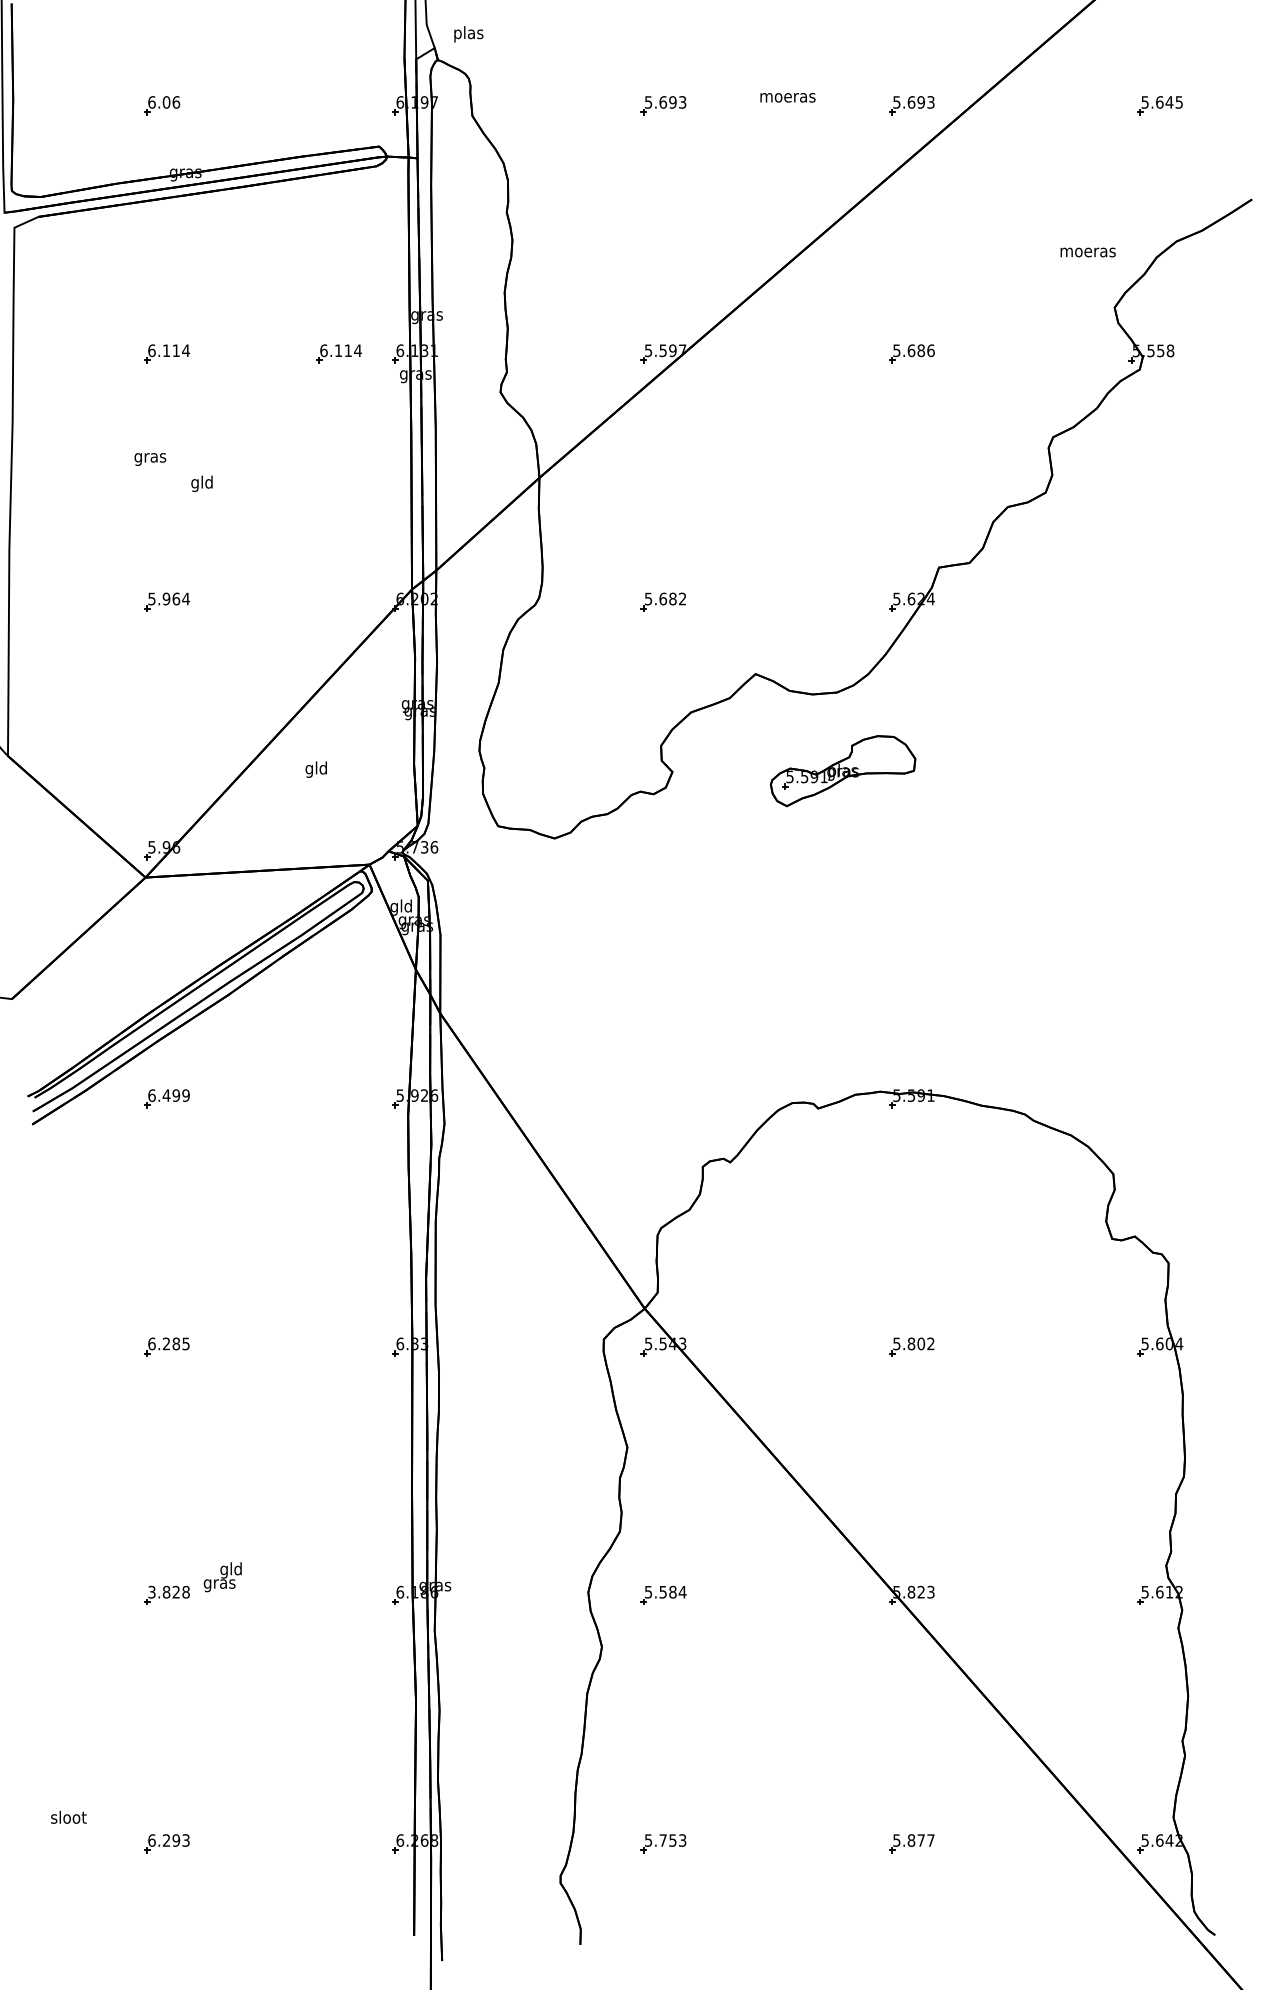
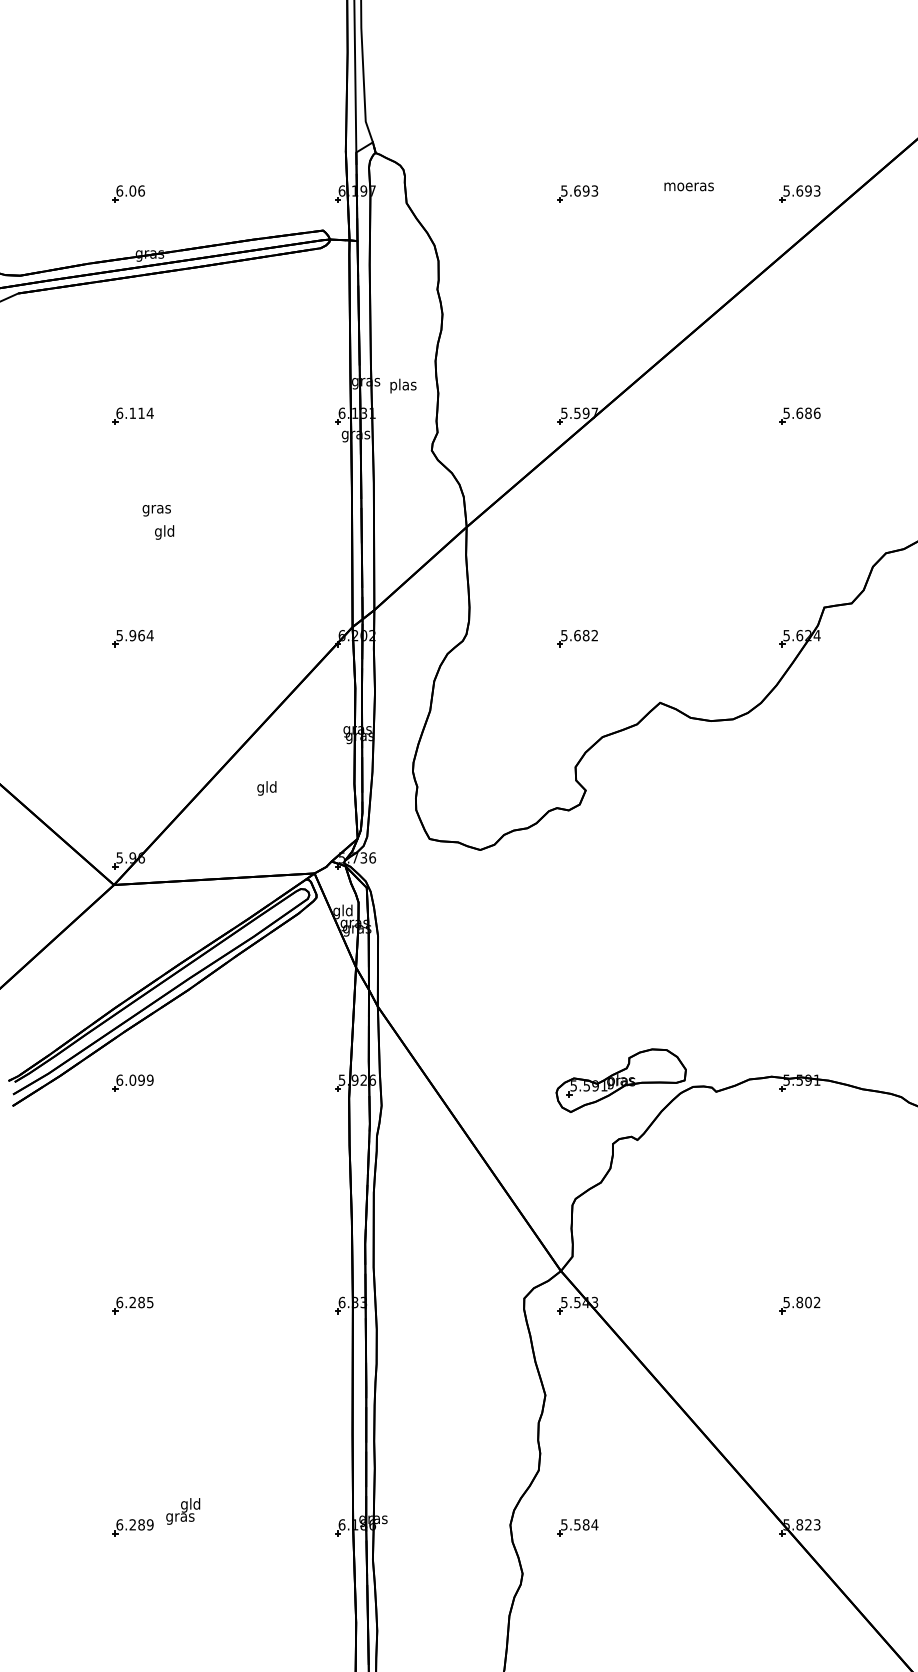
text: (468, 34) -> (403, 386), moved
part: (339, 353) -> (287, 415), removed
text: (150, 459) -> (156, 510), moved
part: (843, 771) -> (621, 1081), moved
text: (166, 1095) -> (132, 1080), 6.499 -> 6.099
text: (168, 1591) -> (134, 1524), 3.828 -> 6.289

